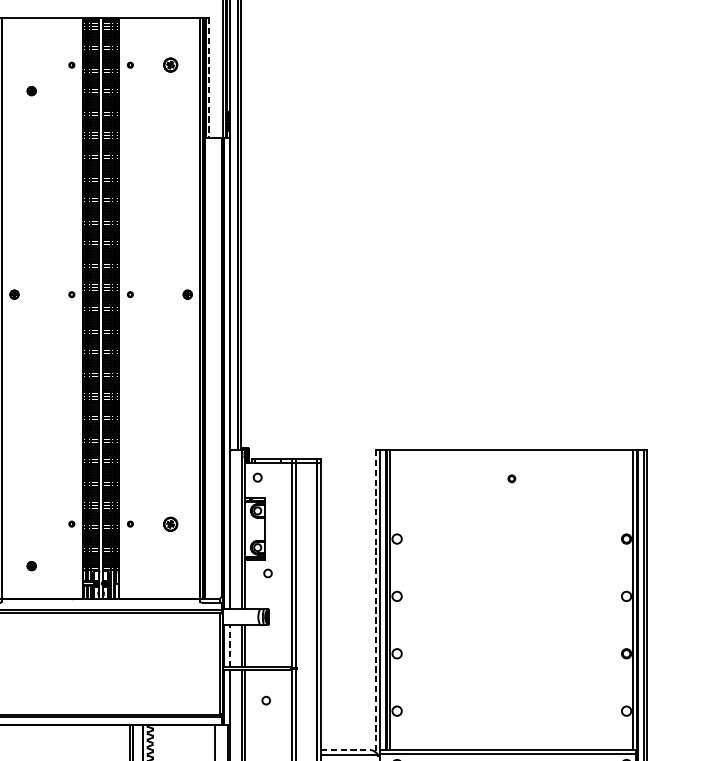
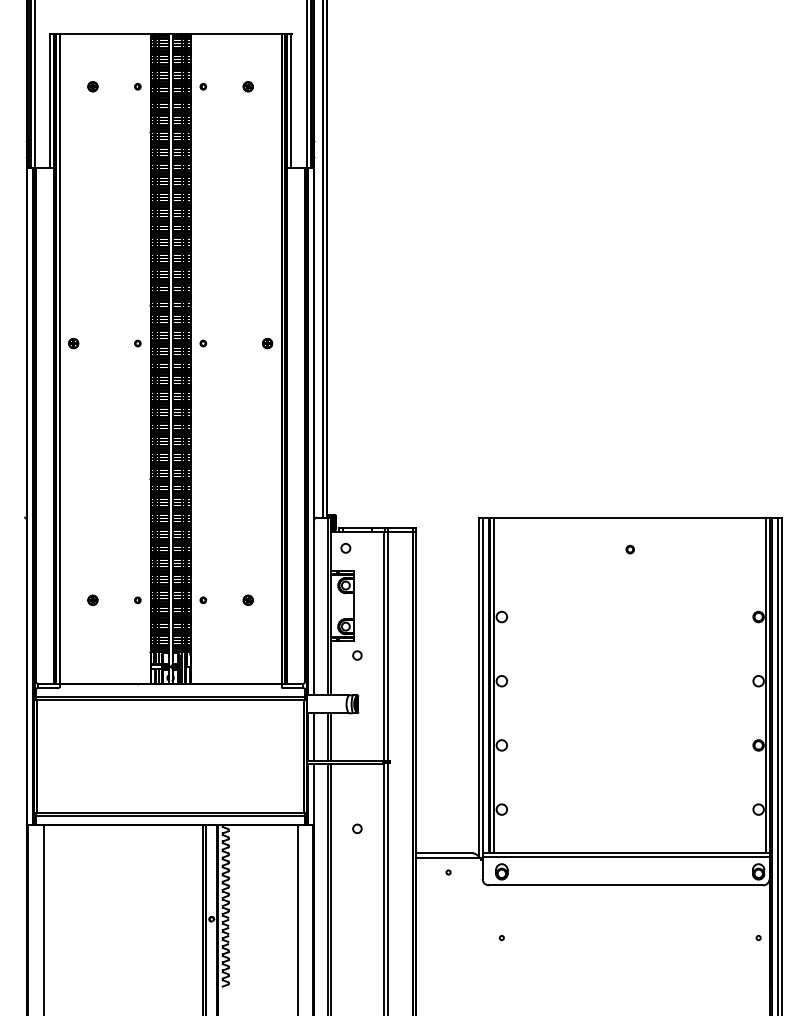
part: (169, 64) -> (247, 86), size x0.62
line: (209, 77) -> (291, 100), dashed -> solid
part: (31, 90) -> (92, 86), moved
part: (169, 523) -> (247, 599), size x0.62
part: (31, 565) -> (92, 599), moved
line: (376, 602) -> (478, 687), dashed -> solid
line: (229, 645) -> (314, 736), dashed -> solid
circle: (266, 700) -> (357, 828), moved
line: (346, 750) -> (445, 853), dashed -> solid

